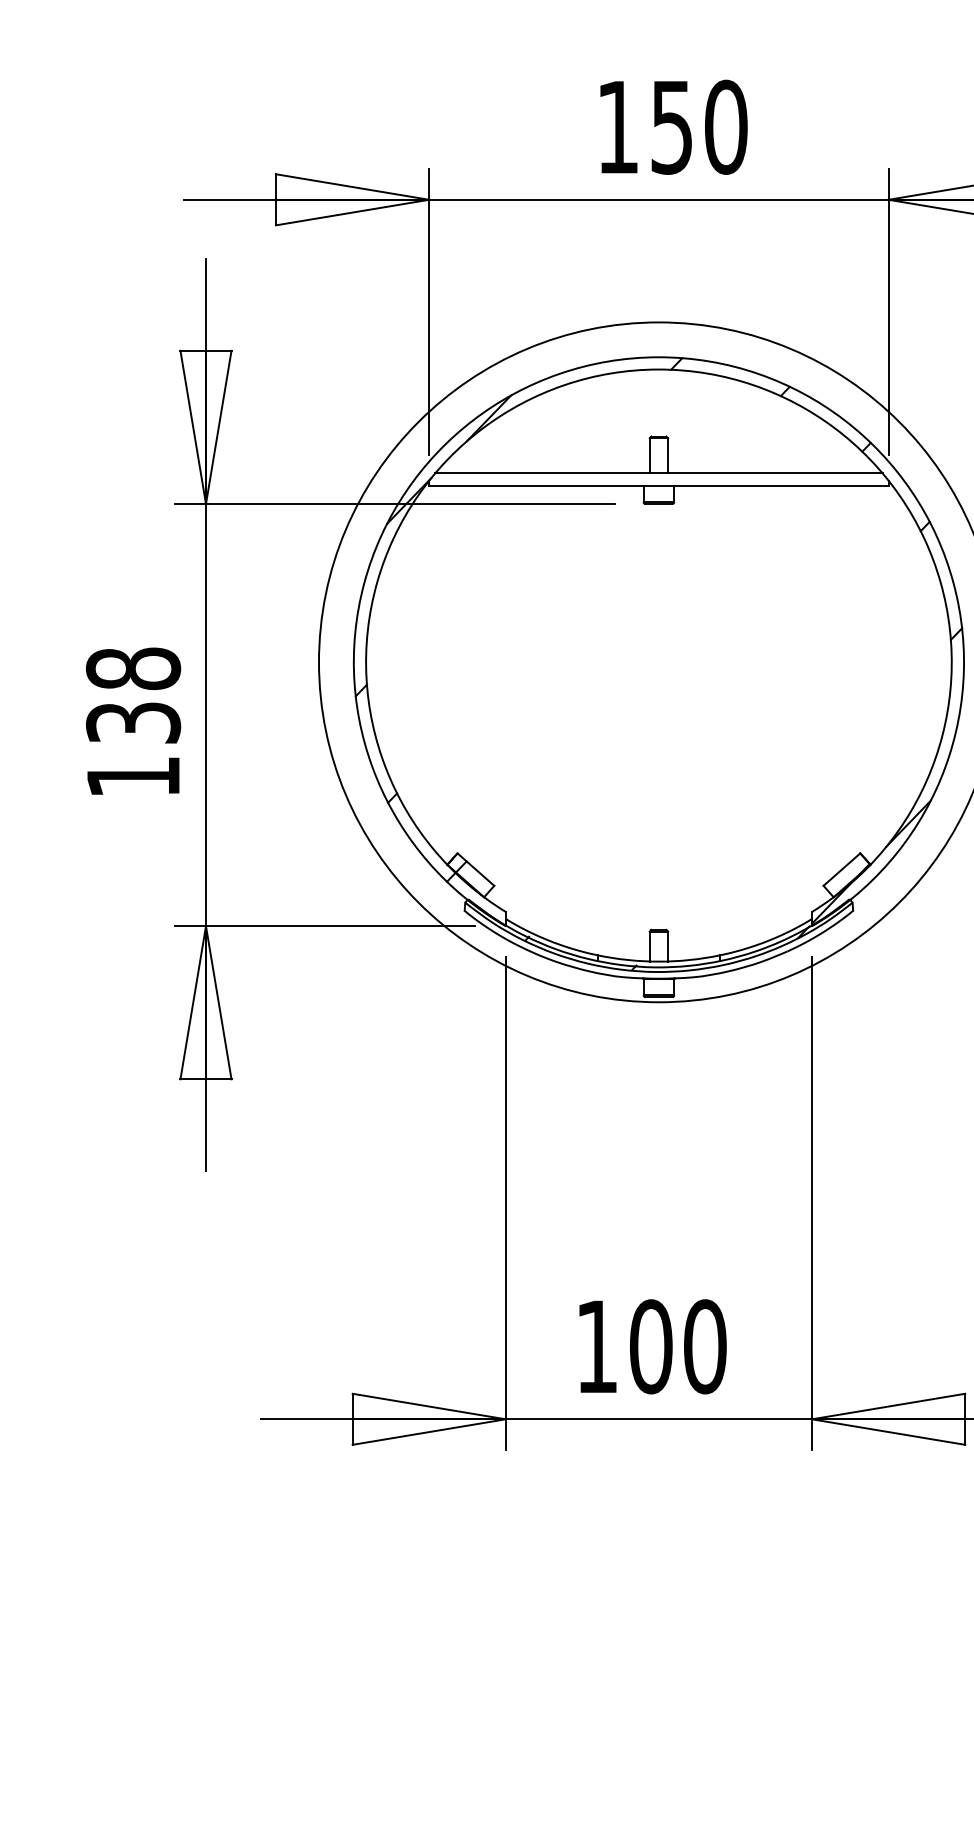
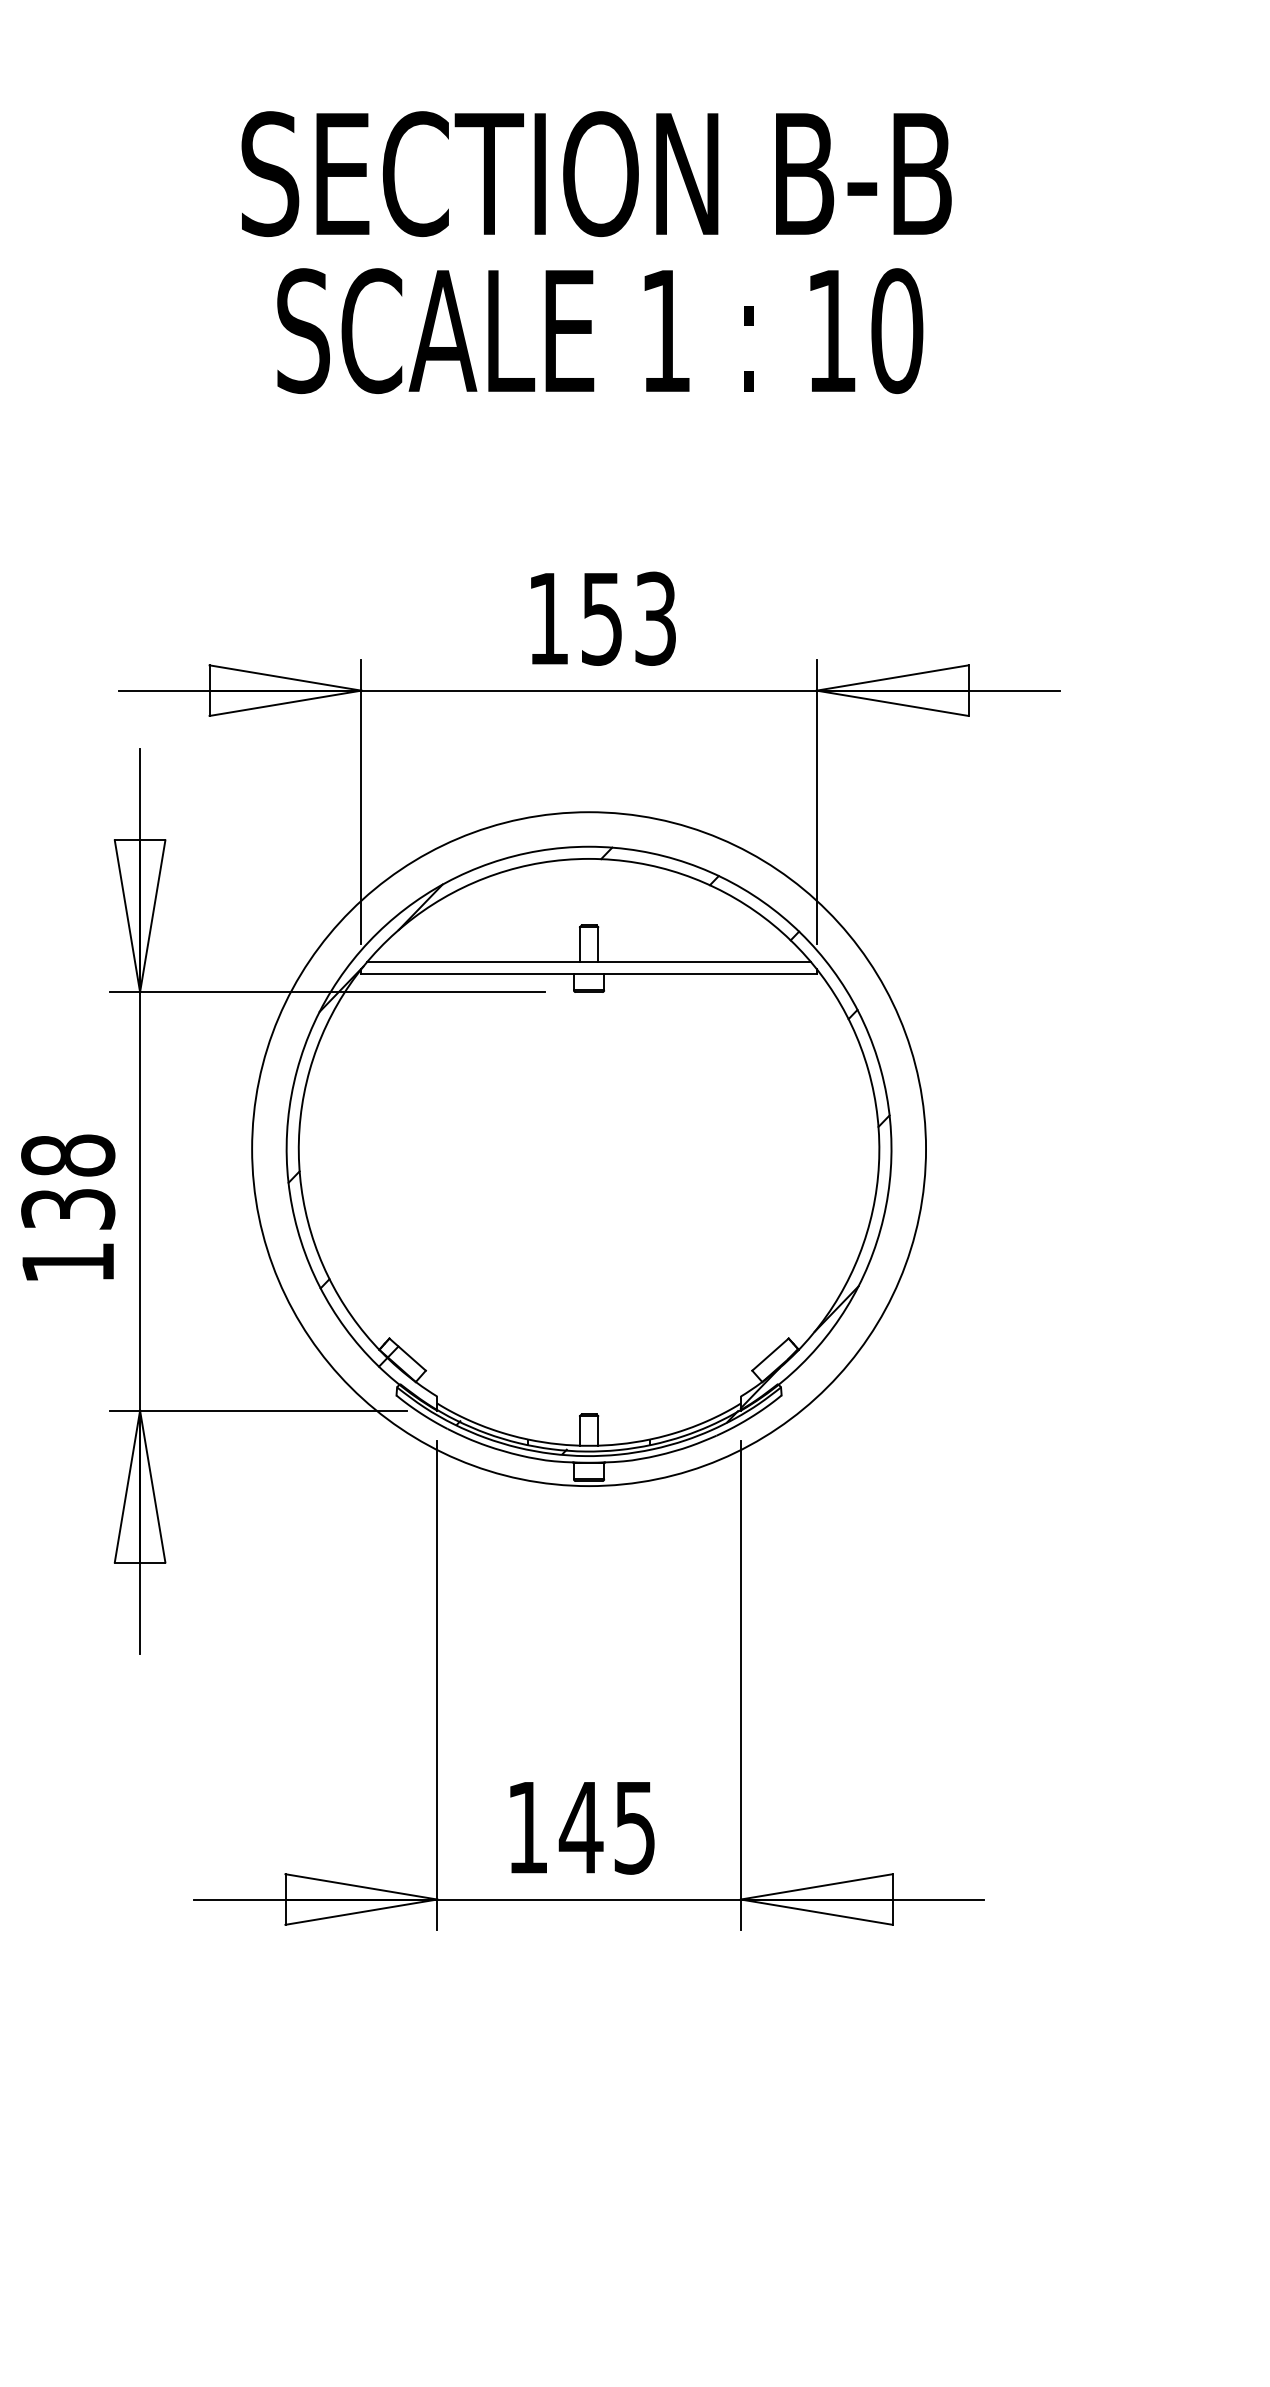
text: (725, 127) -> (655, 618), 150 -> 153
text: (677, 1346) -> (607, 1827), 100 -> 145

